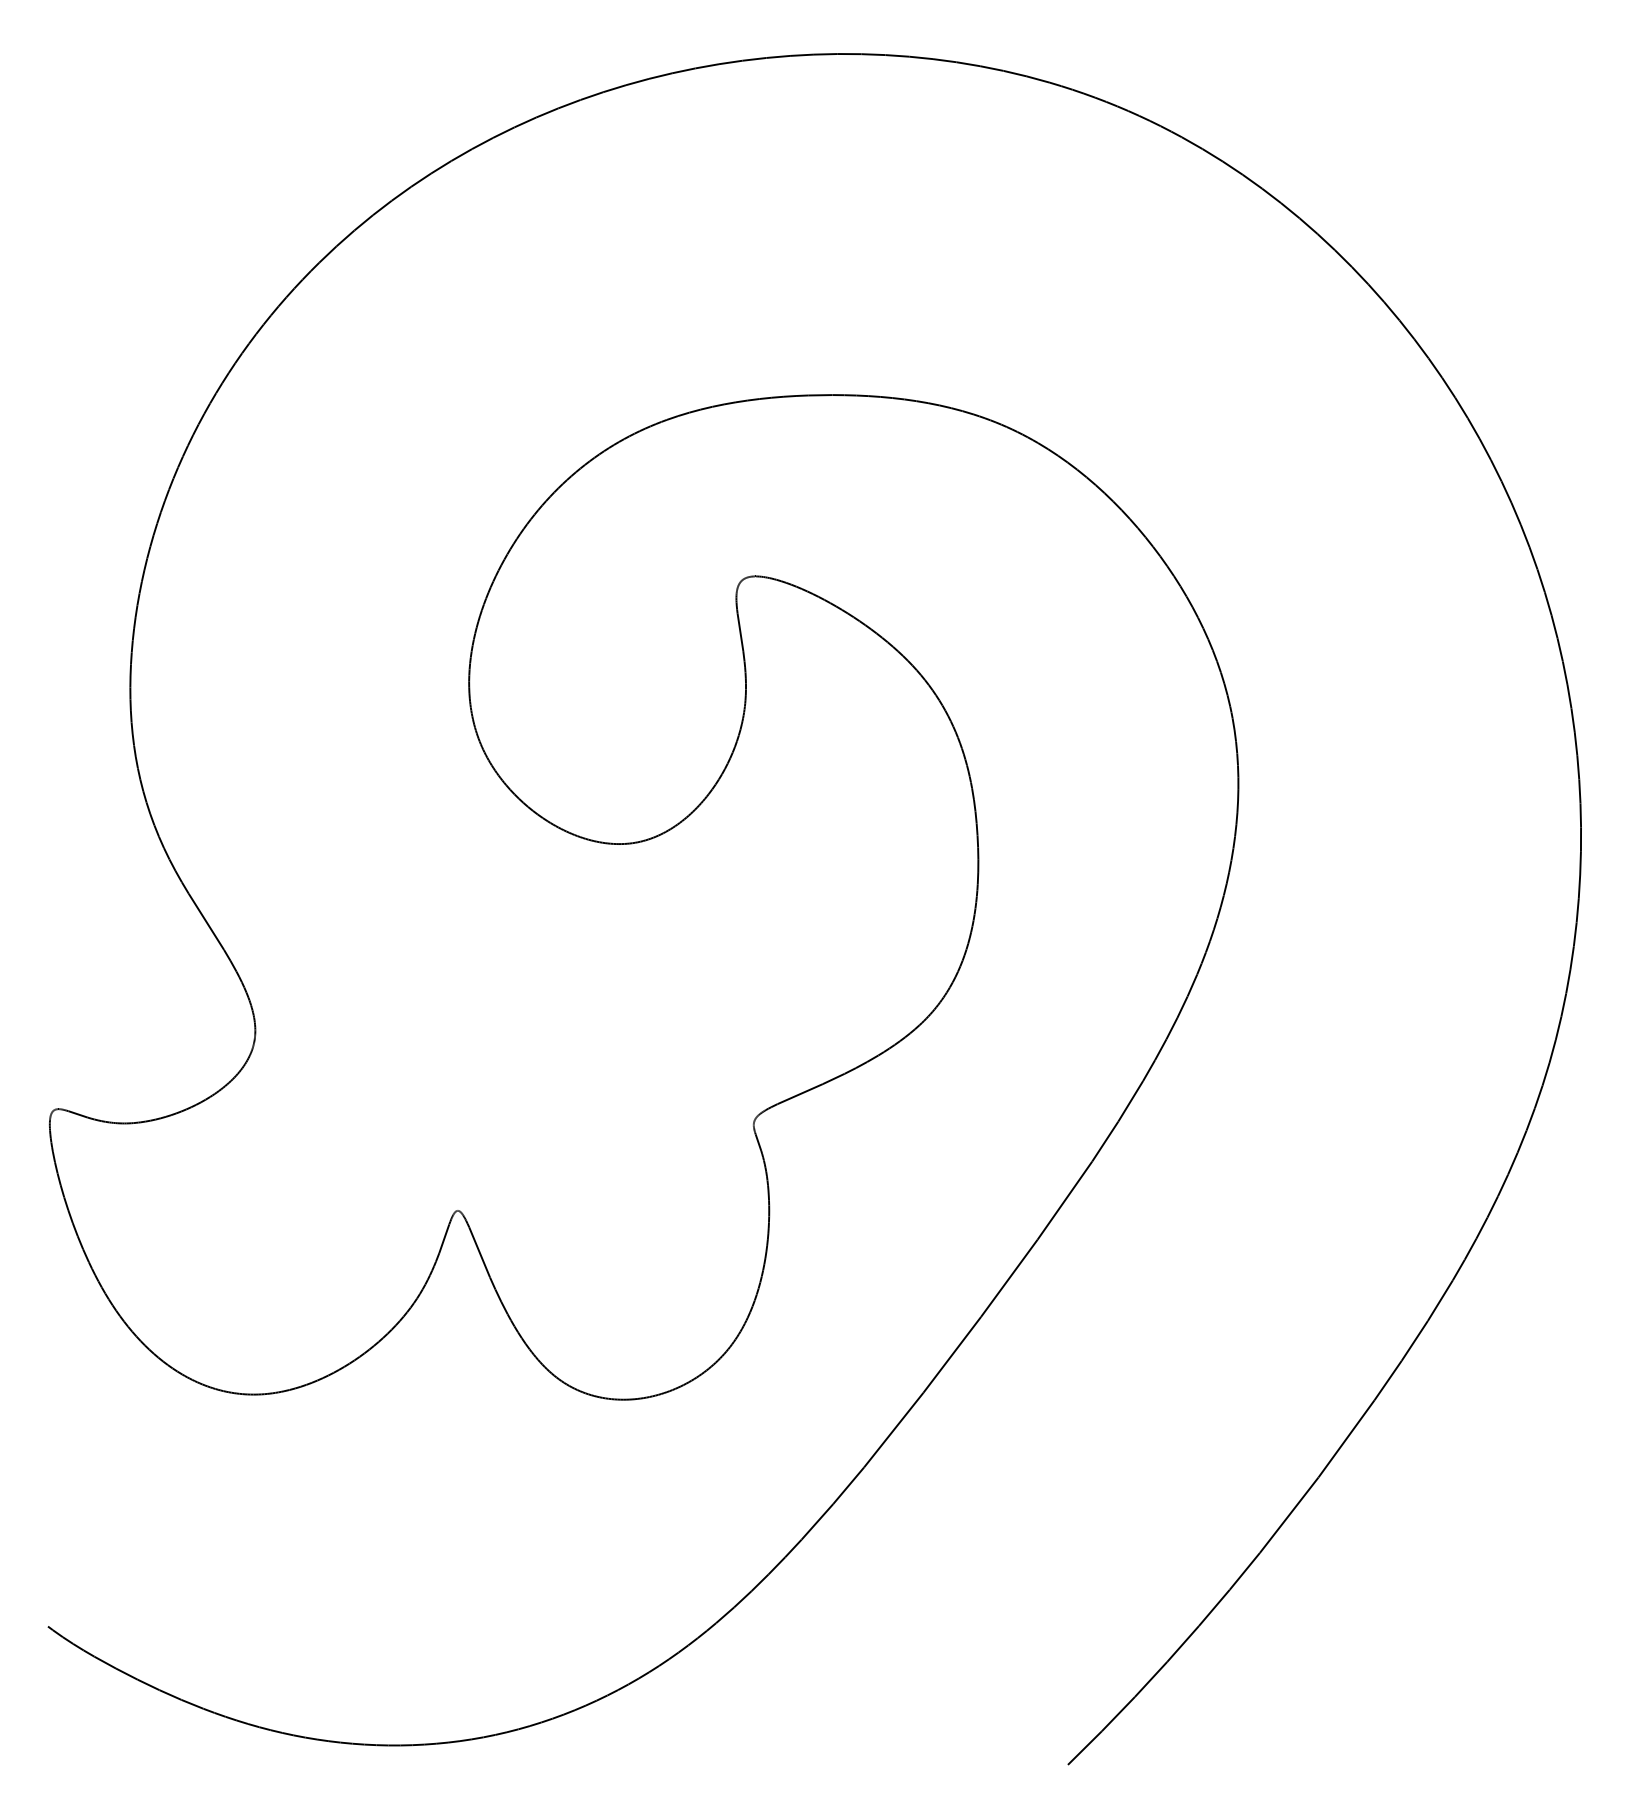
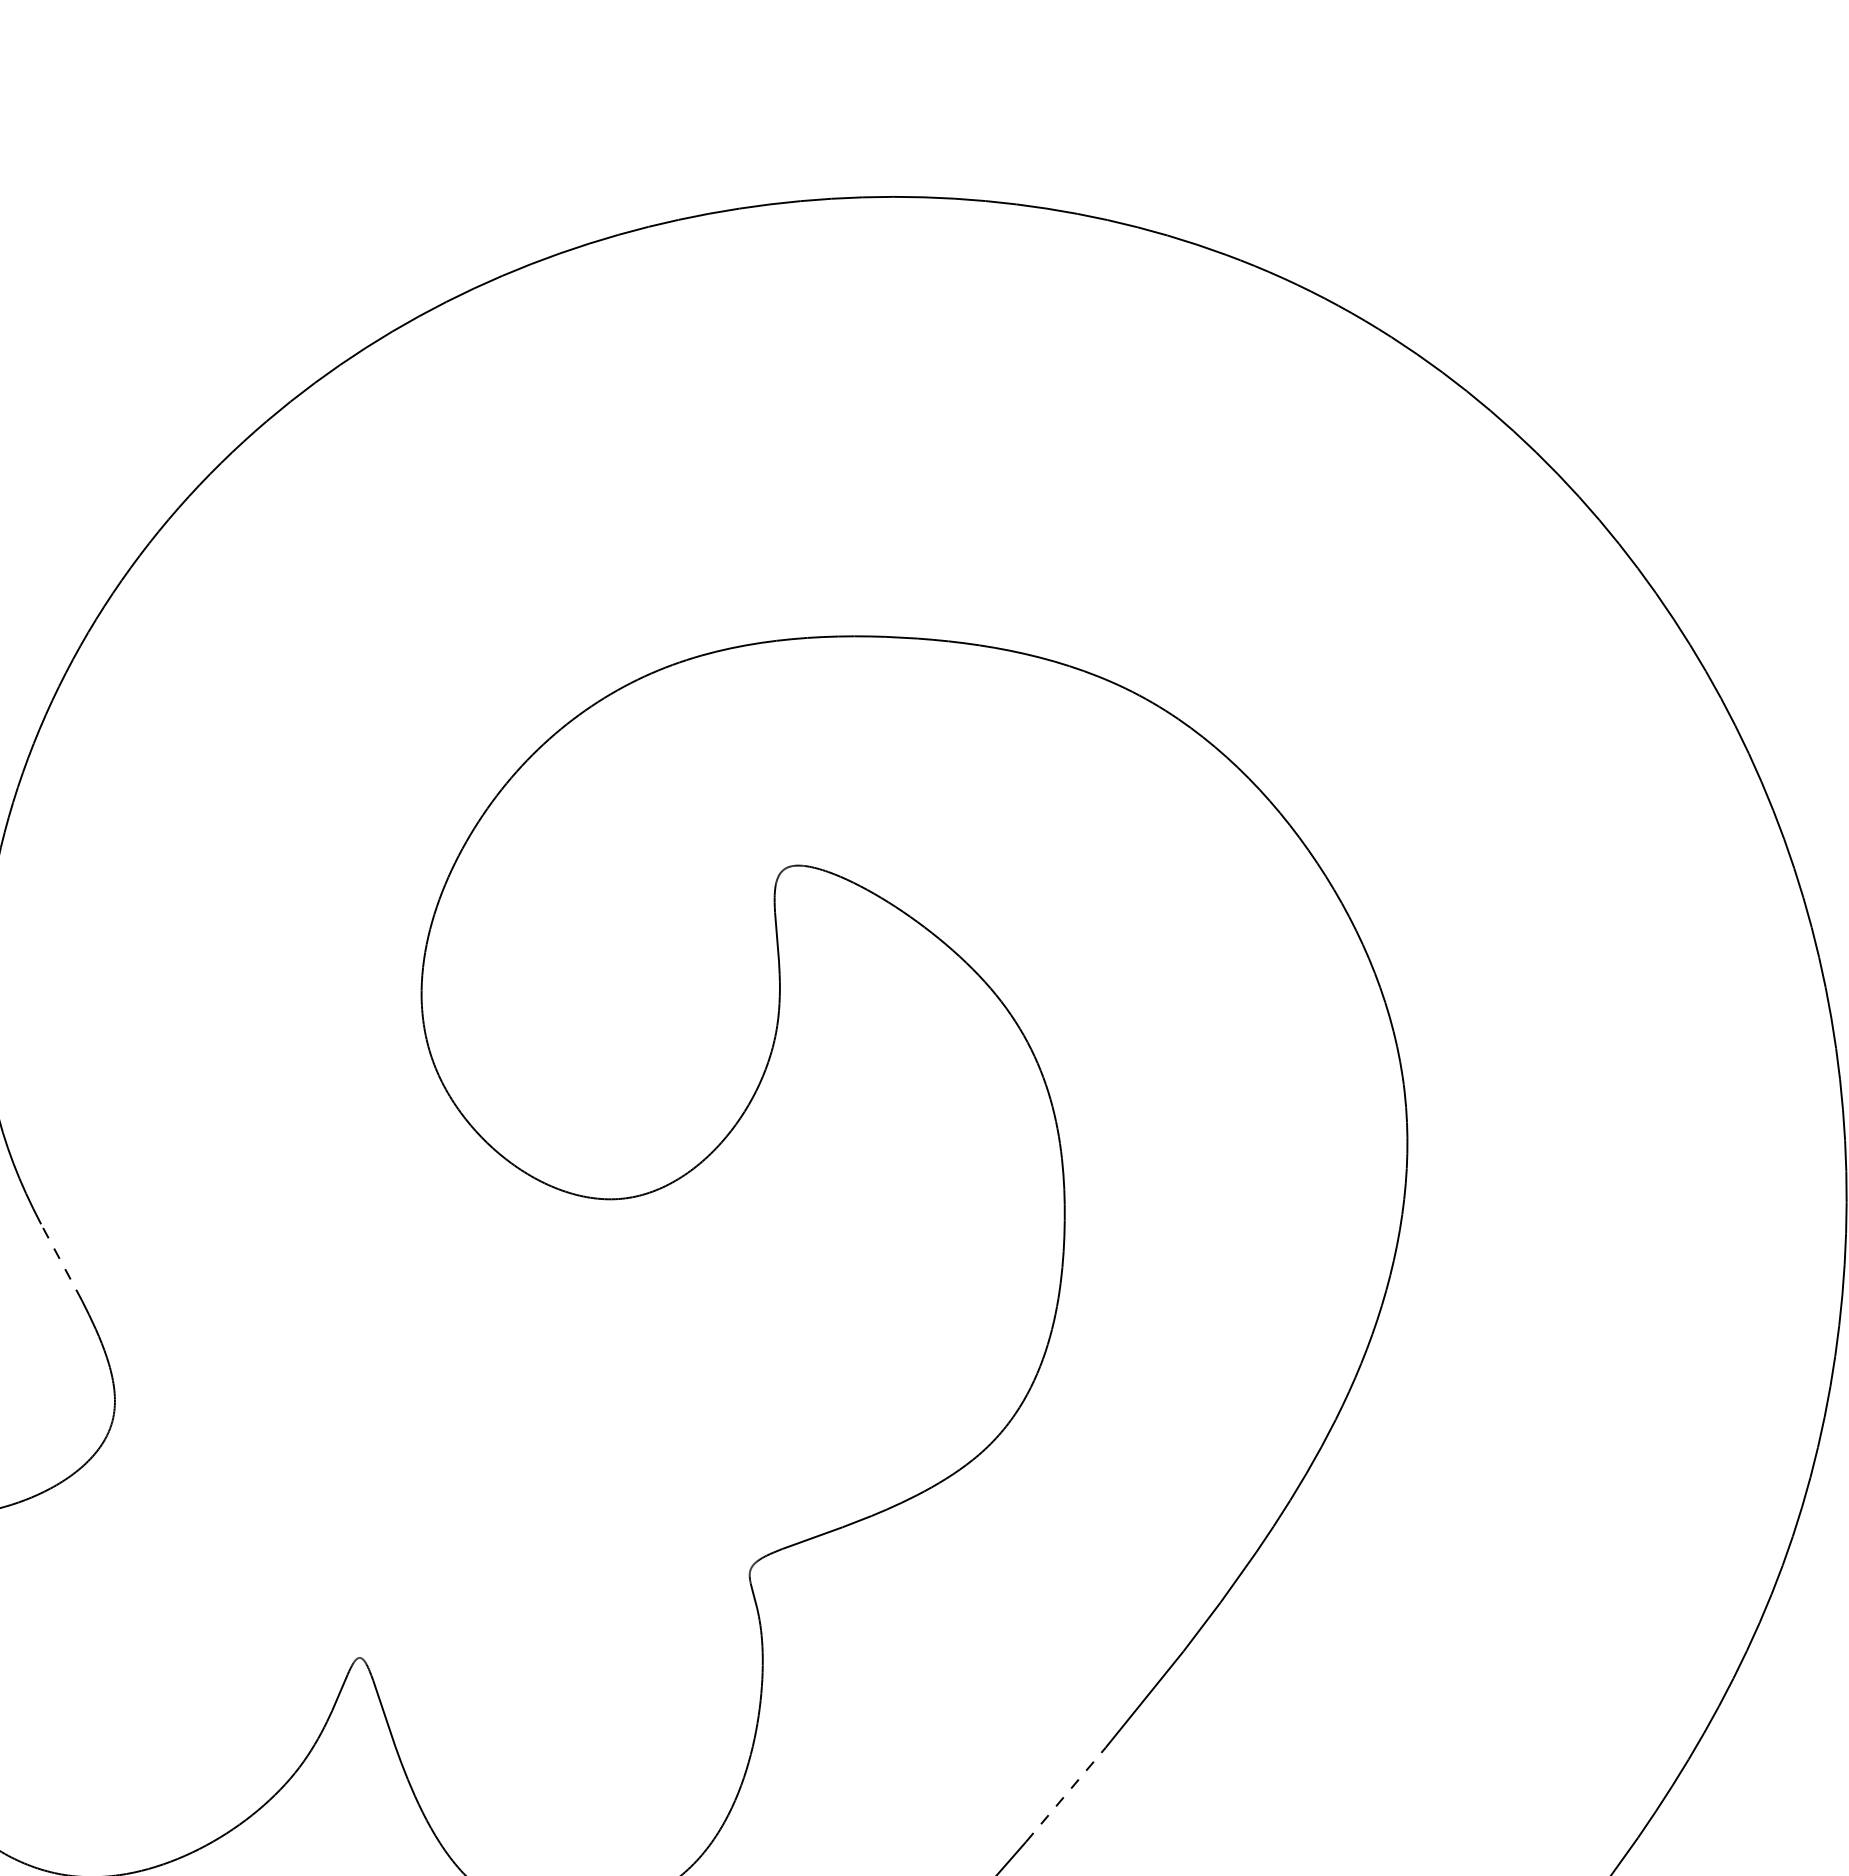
line: (206, 921) -> (61, 1261), solid -> dashed
line: (1009, 1278) -> (1066, 1795), solid -> dashed

